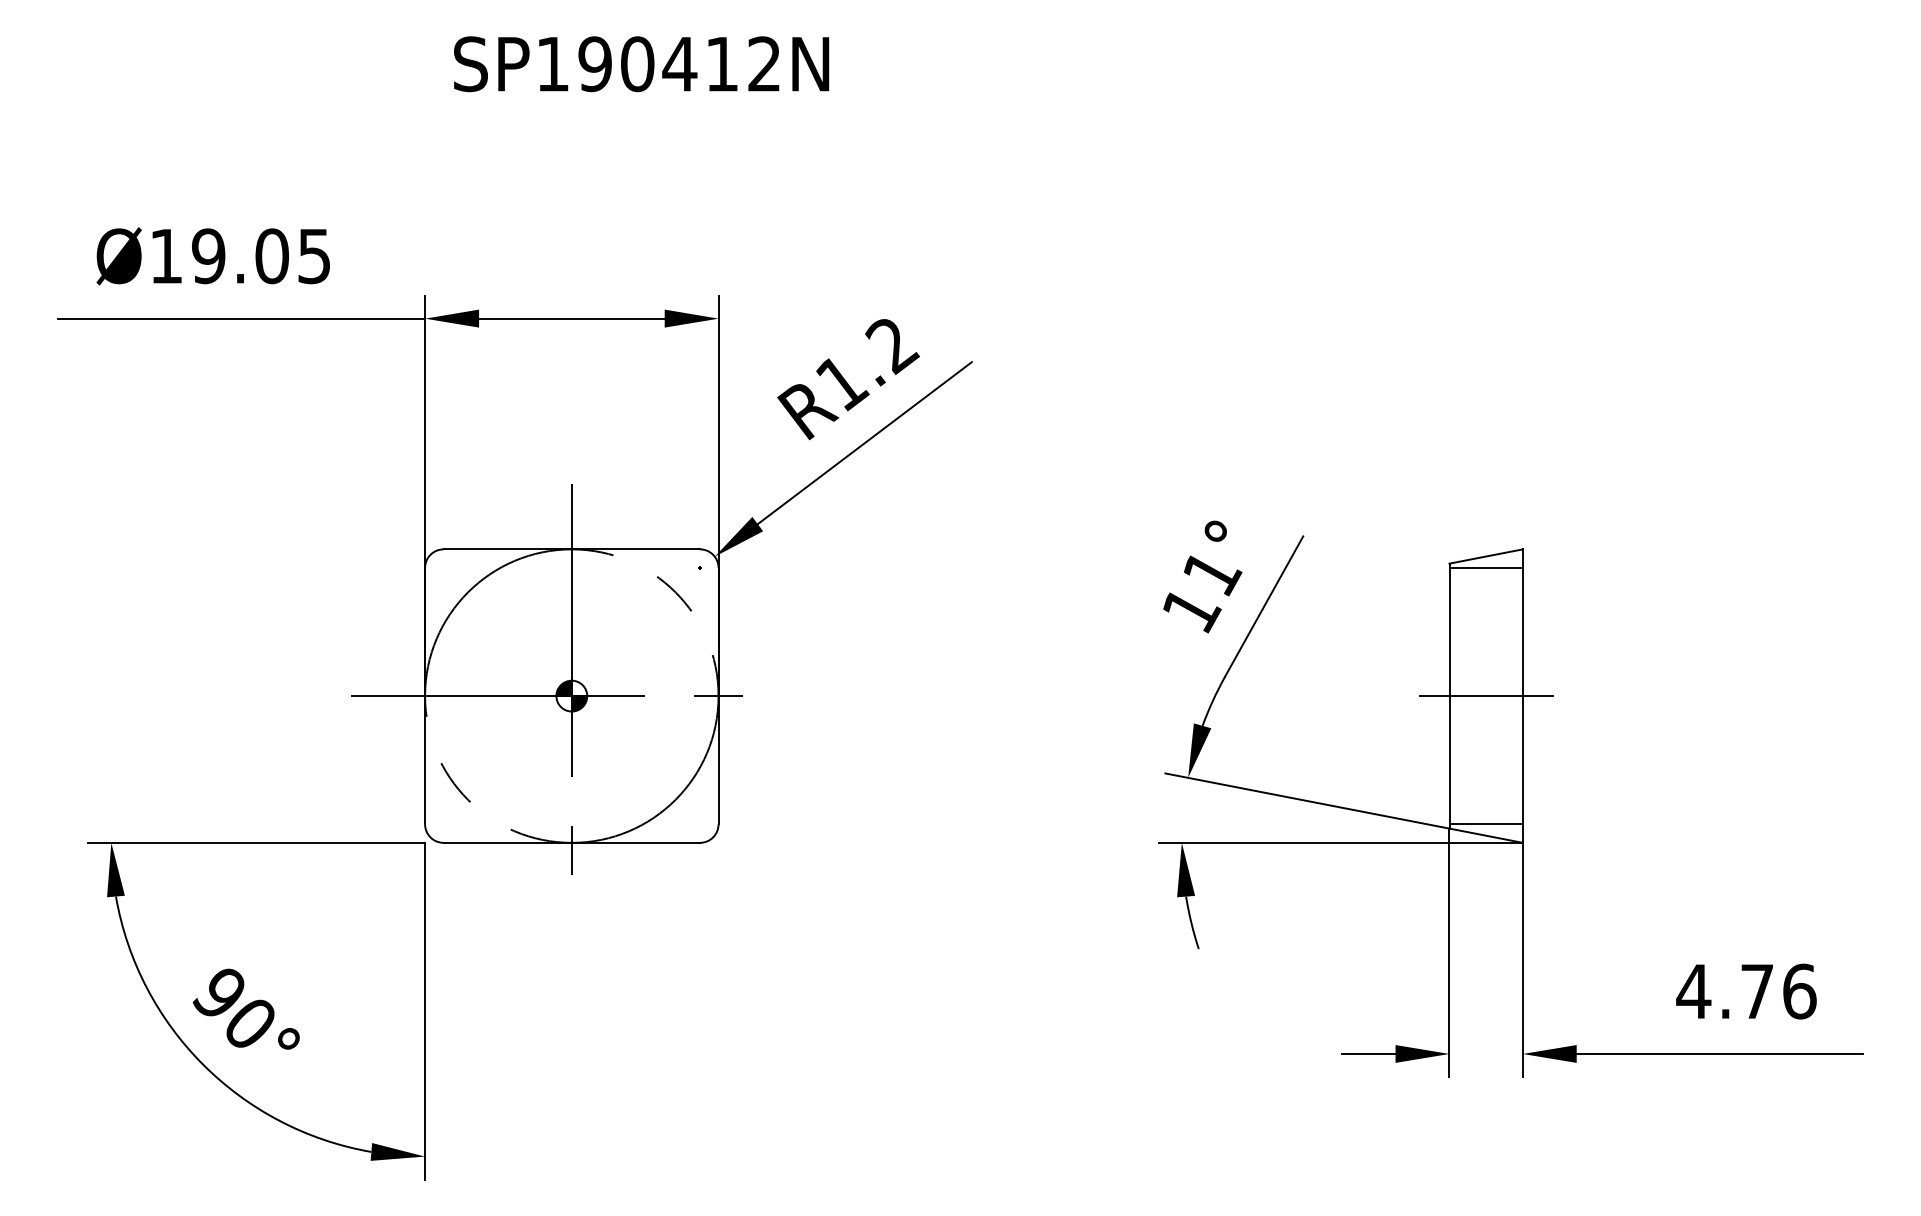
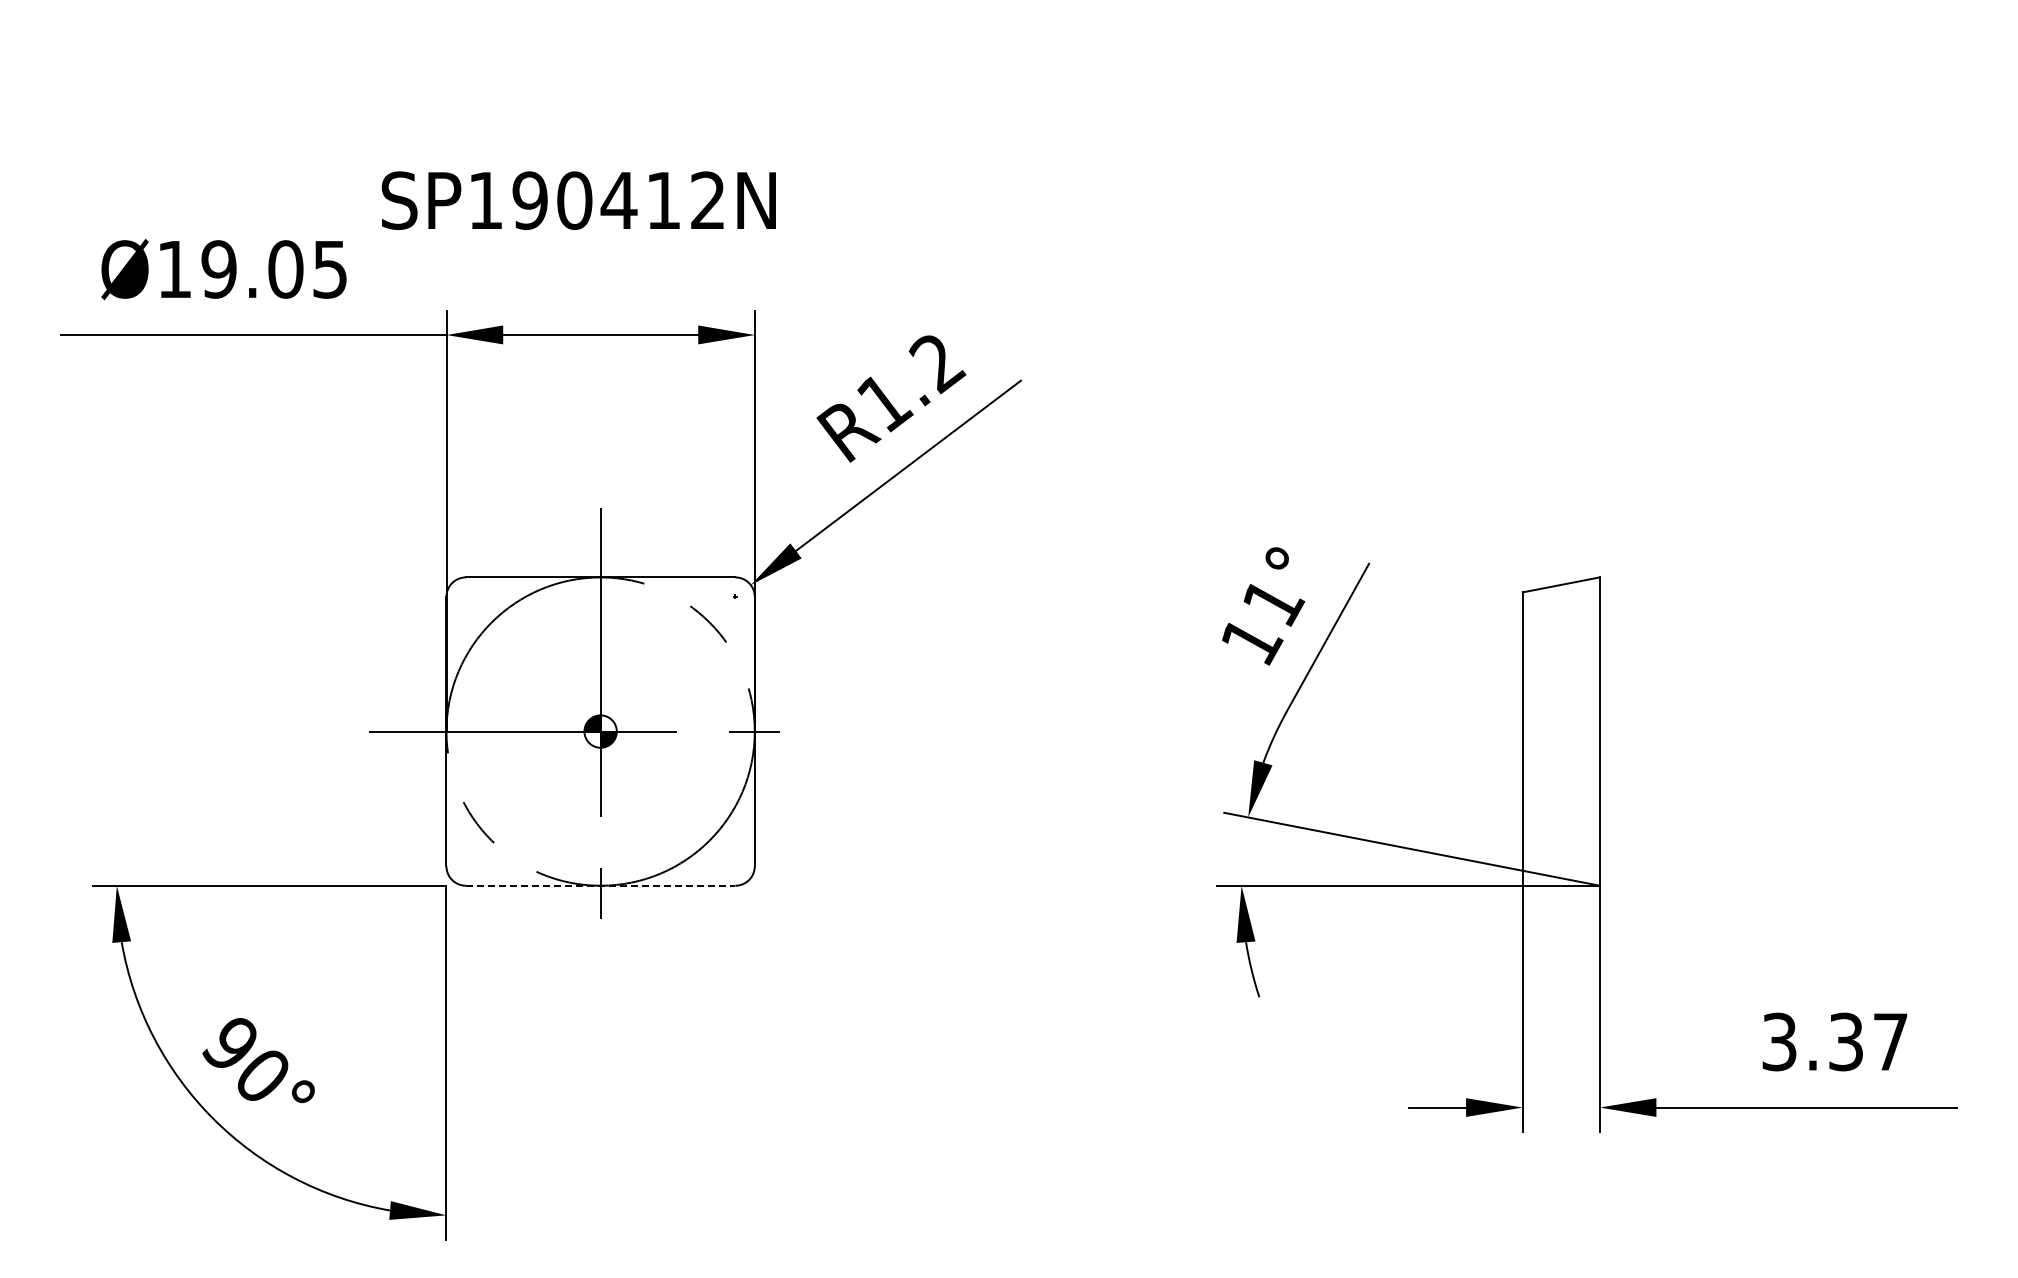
text: (641, 64) -> (578, 200), moved
line: (1485, 567) -> (1560, 596), removed
line: (1486, 696) -> (1561, 731), removed
line: (1485, 824) -> (1560, 866), removed
line: (571, 842) -> (600, 885), solid -> dashed
text: (1746, 991) -> (1834, 1041), 4.76 -> 3.37

